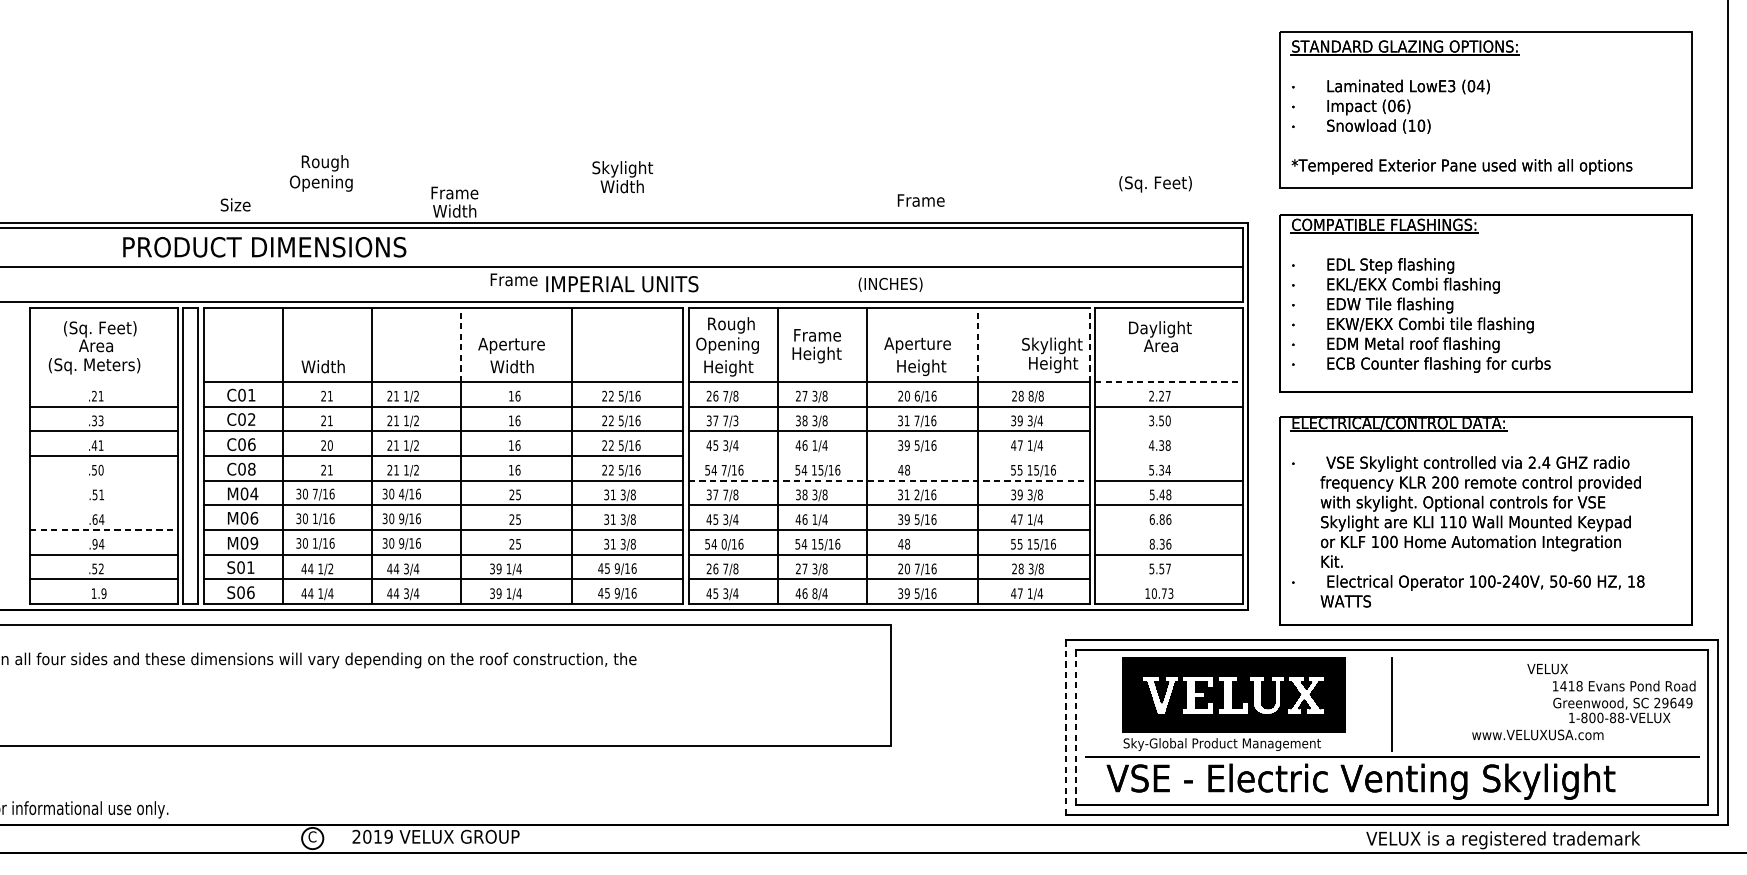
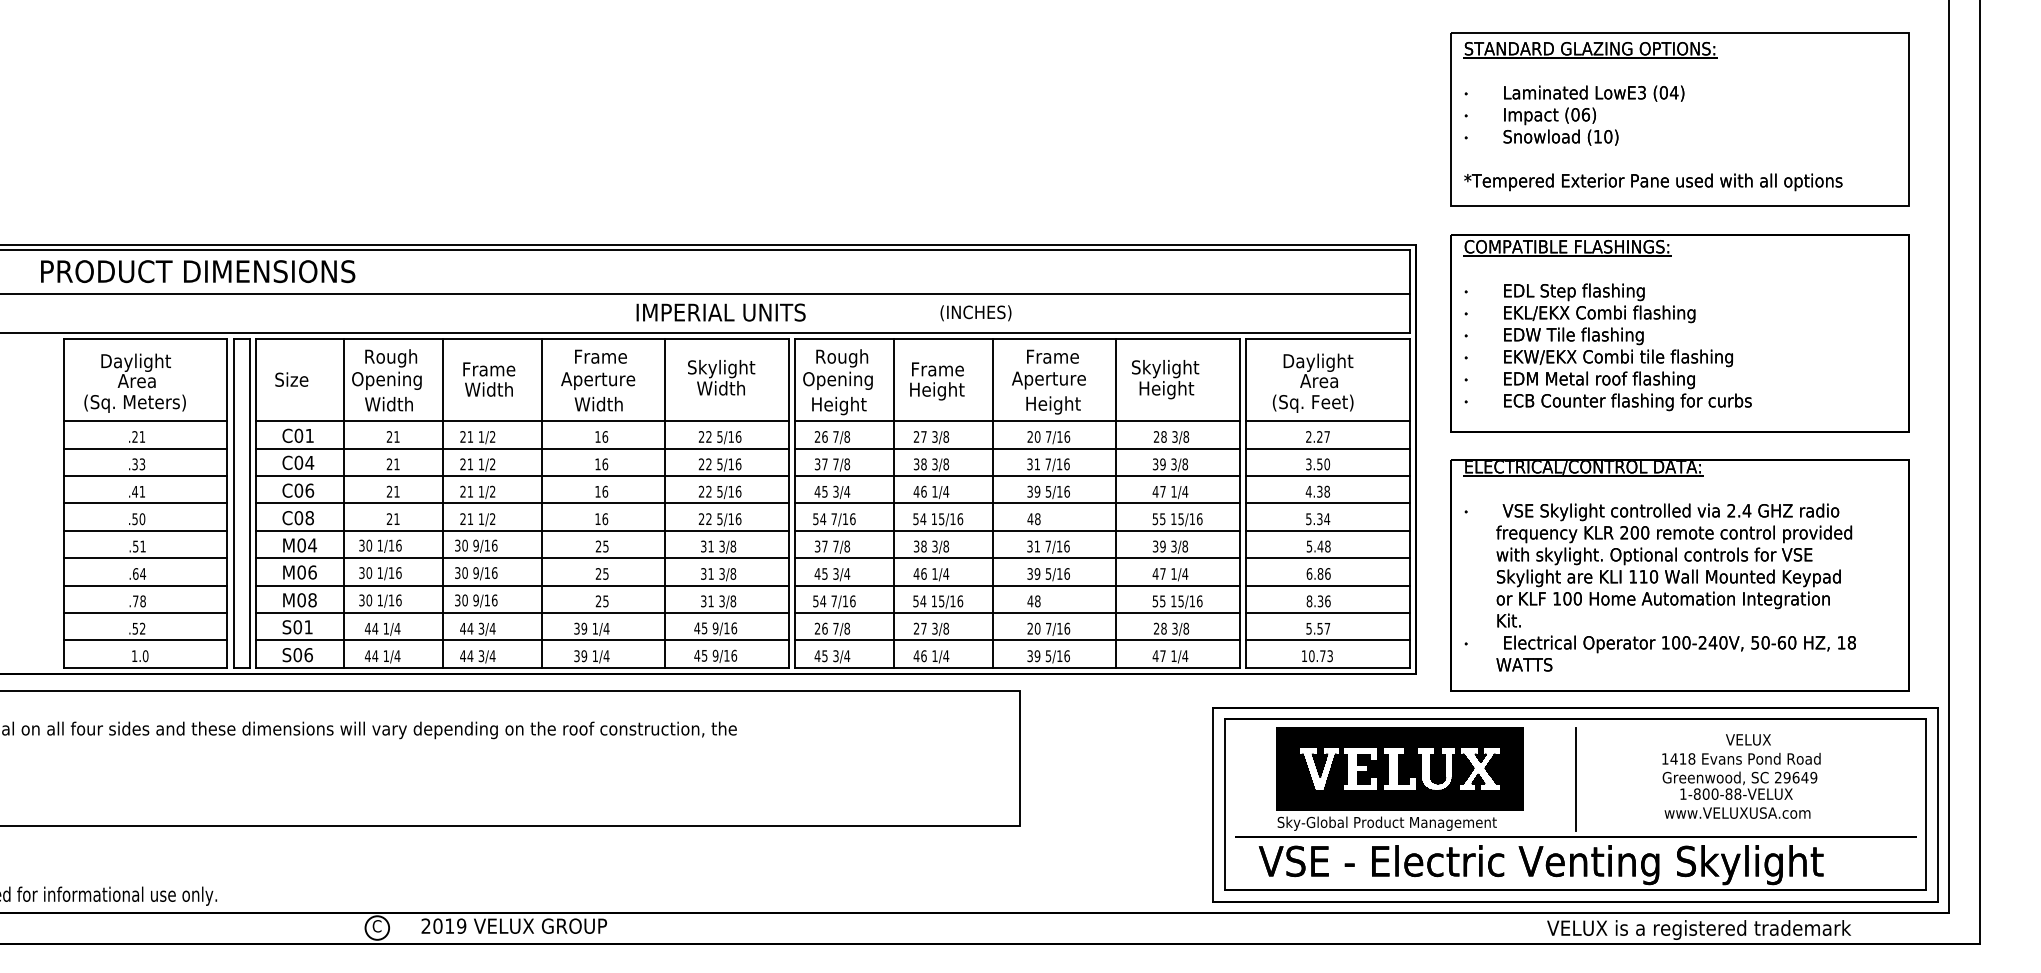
text: (320, 173) -> (386, 369), moved
text: (622, 176) -> (721, 377), moved
text: (1154, 184) -> (1312, 403), moved
text: (920, 200) -> (1052, 356), moved
text: (455, 202) -> (489, 379), moved
text: (235, 204) -> (291, 379), moved
text: (265, 247) -> (198, 271), moved
text: (513, 279) -> (600, 356), moved
text: (890, 284) -> (975, 313), moved
text: (100, 329) -> (141, 362), (Sq. Feet) -> Daylight
line: (460, 344) -> (541, 379), dashed -> solid
line: (978, 344) -> (1116, 379), dashed -> solid
line: (1089, 344) -> (1239, 379), dashed -> solid
text: (1052, 355) -> (1165, 379), moved
line: (103, 382) -> (145, 421), added
line: (1168, 382) -> (1327, 421), dashed -> solid
text: (917, 395) -> (1048, 436), 6/16 -> 7/16
text: (1030, 395) -> (1174, 436), 8/8 -> 3/8
text: (251, 419) -> (309, 462), C02 -> C04
text: (736, 420) -> (847, 464), 7/3 -> 7/8
text: (1040, 420) -> (1185, 464), 3/4 -> 3/8
line: (1168, 431) -> (1327, 476), added
text: (329, 445) -> (396, 491), 20 -> 21
line: (888, 456) -> (1016, 503), added
line: (1168, 456) -> (1327, 503), added
line: (103, 480) -> (145, 530), added
line: (889, 480) -> (1017, 530), dashed -> solid
text: (314, 493) -> (379, 545), 7/16 -> 1/16
text: (402, 493) -> (476, 545), 4/16 -> 9/16
text: (916, 494) -> (1047, 546), 2/16 -> 7/16
line: (103, 505) -> (145, 558), added
line: (103, 529) -> (145, 585), dashed -> solid
line: (1168, 529) -> (1327, 585), added
text: (254, 543) -> (312, 600), M09 -> M08
text: (98, 544) -> (139, 601), .94 -> .78
text: (724, 544) -> (834, 601), 0/16 -> 7/16
text: (330, 568) -> (397, 628), 1/2 -> 1/4
line: (1168, 579) -> (1327, 640), added
text: (103, 593) -> (145, 656), 1.9 -> 1.0
text: (814, 593) -> (934, 656), 8/4 -> 1/4
text: (1624, 702) -> (1741, 776), moved
line: (1065, 727) -> (1213, 804), dashed -> solid
line: (1075, 727) -> (1224, 804), dashed -> solid

